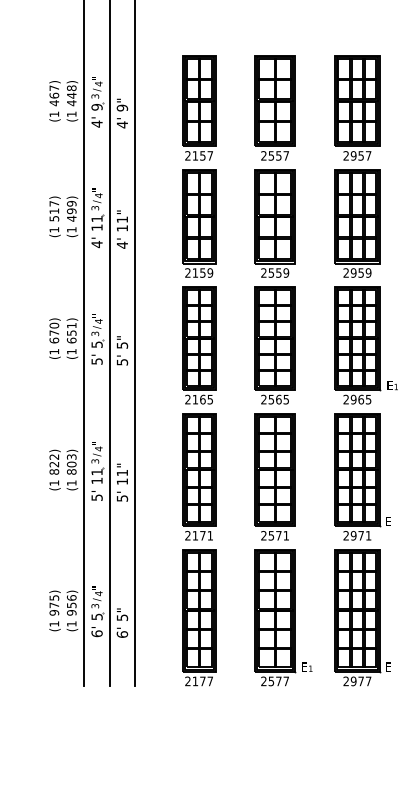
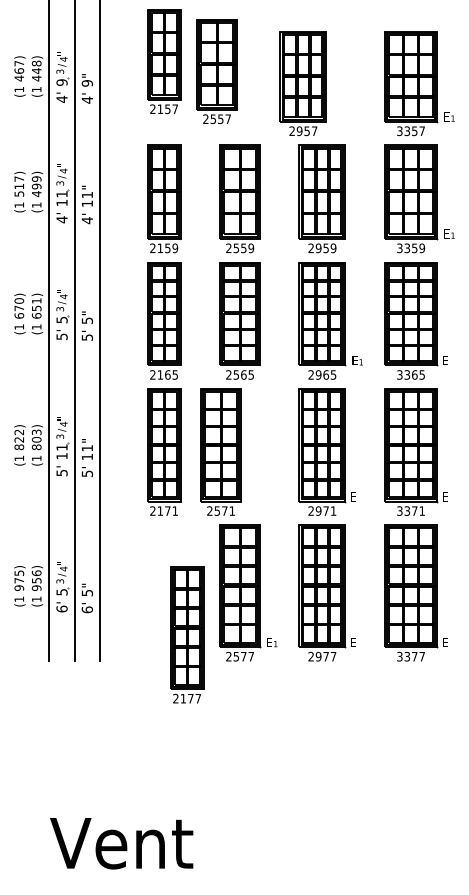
part: (199, 108) -> (164, 61), moved
part: (274, 108) -> (216, 71), moved
part: (356, 108) -> (302, 83), moved
part: (274, 476) -> (220, 451), moved
part: (199, 617) -> (187, 634), moved

